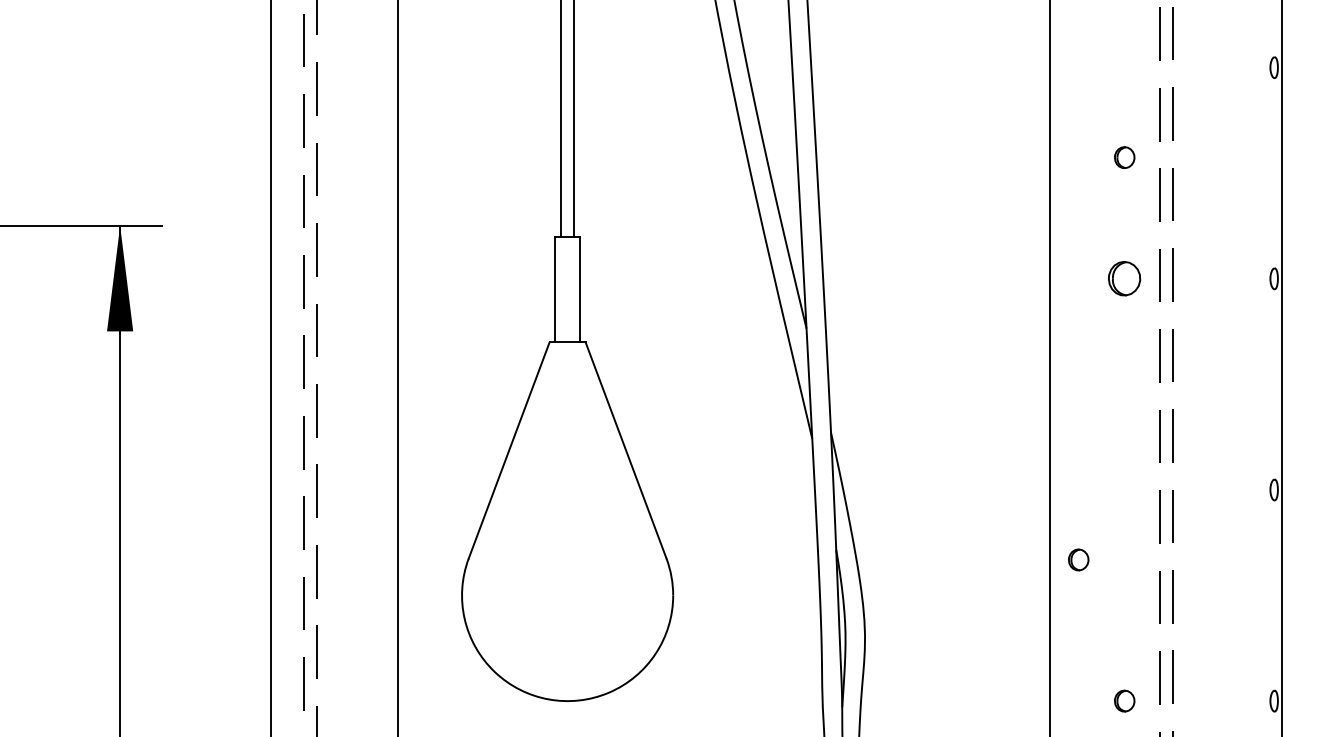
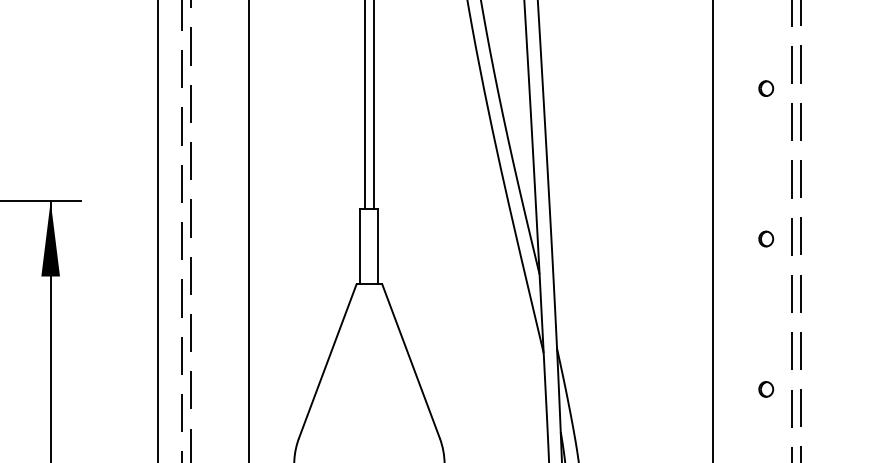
part: (1124, 157) -> (766, 88), moved
part: (1124, 278) -> (766, 238), size x0.62
part: (1078, 559) -> (766, 389), moved

